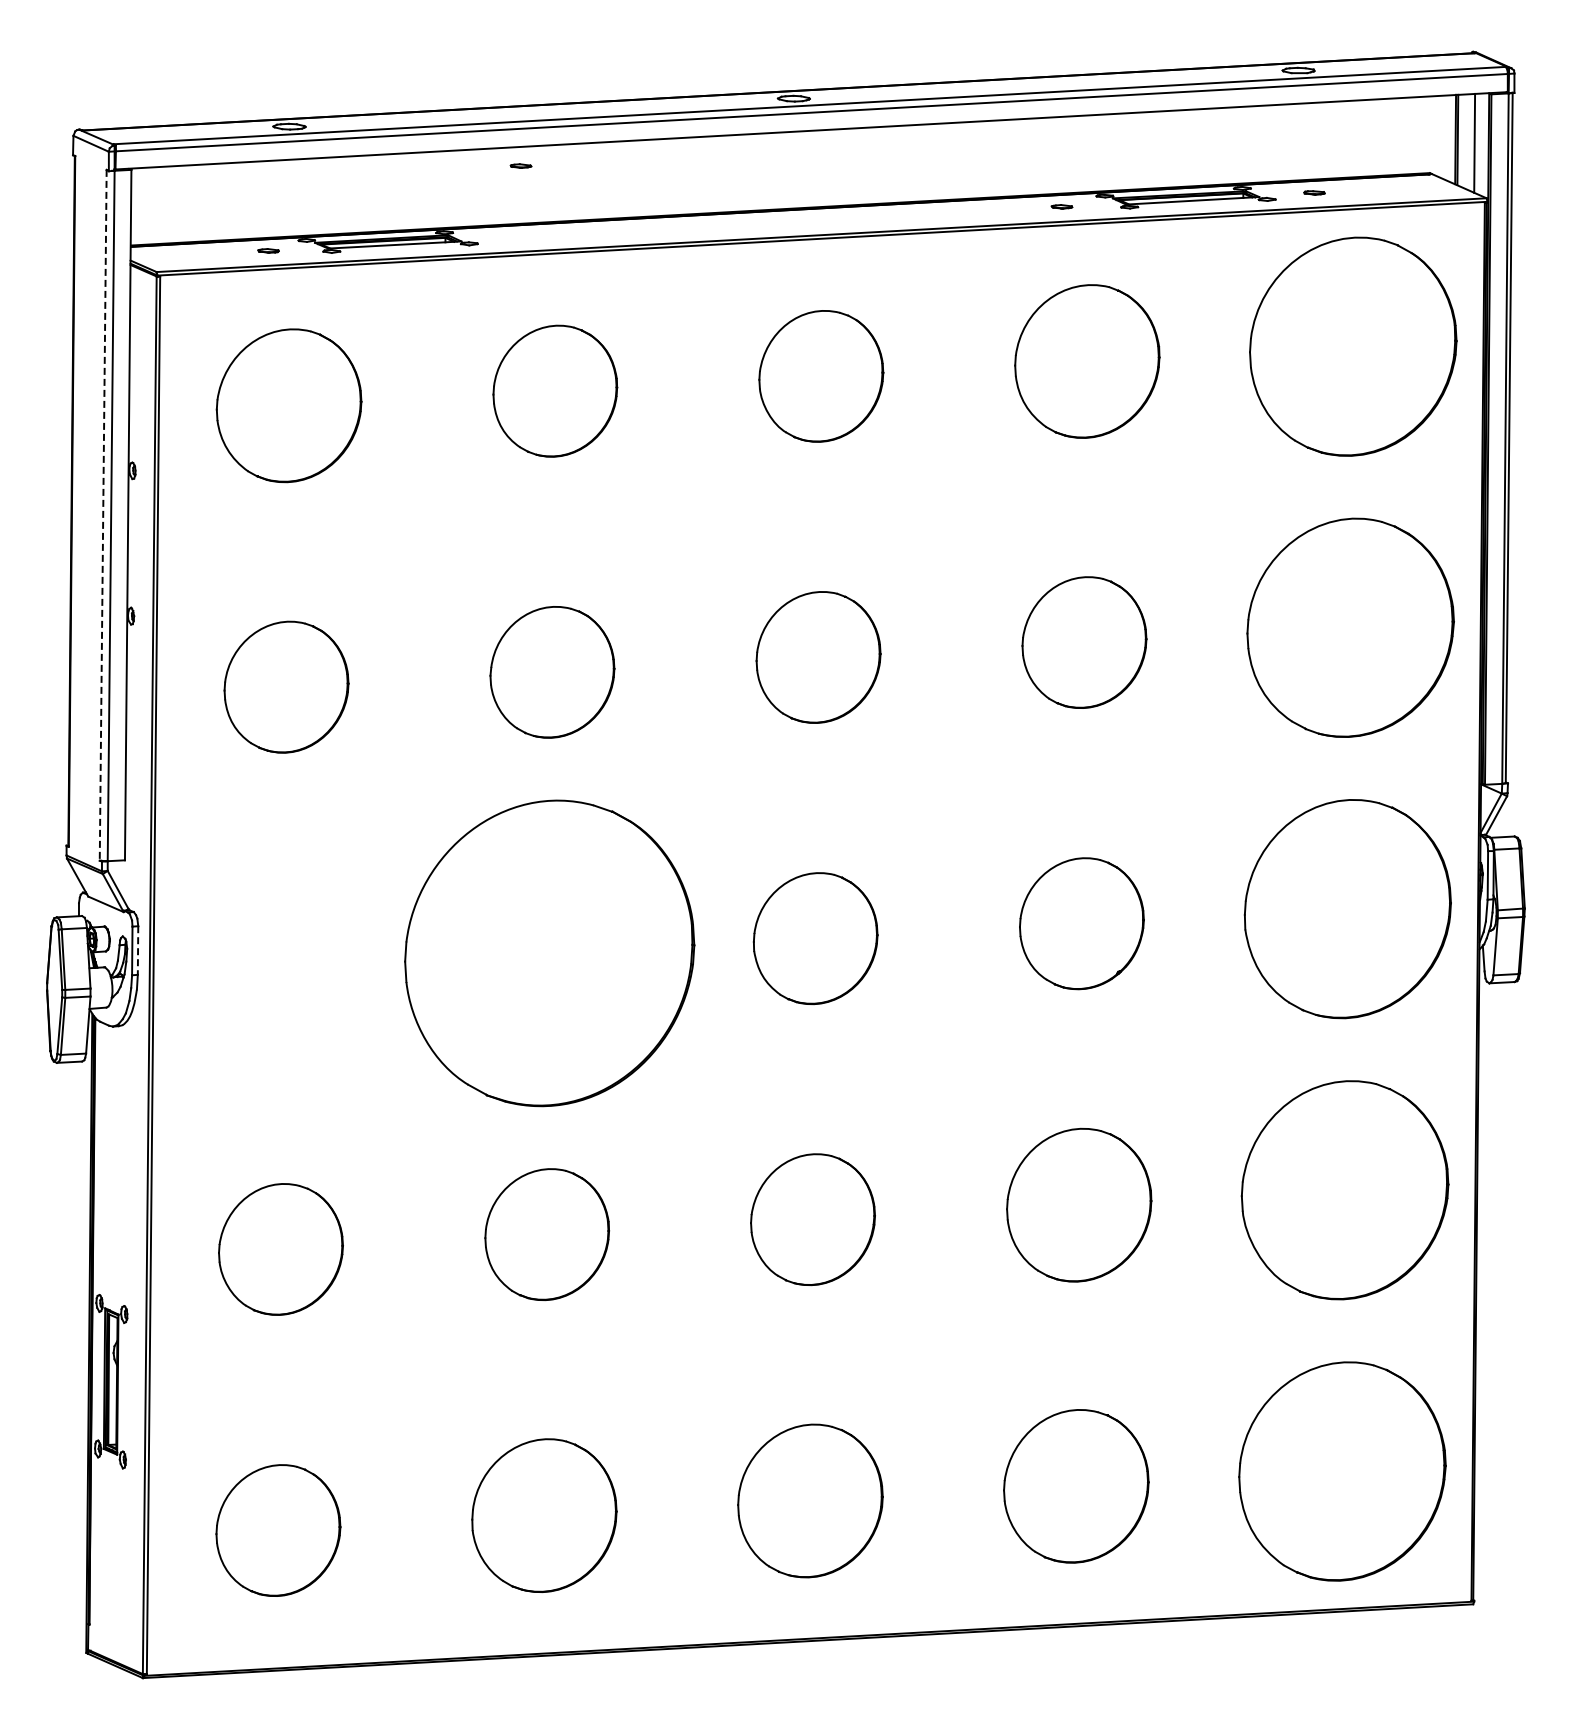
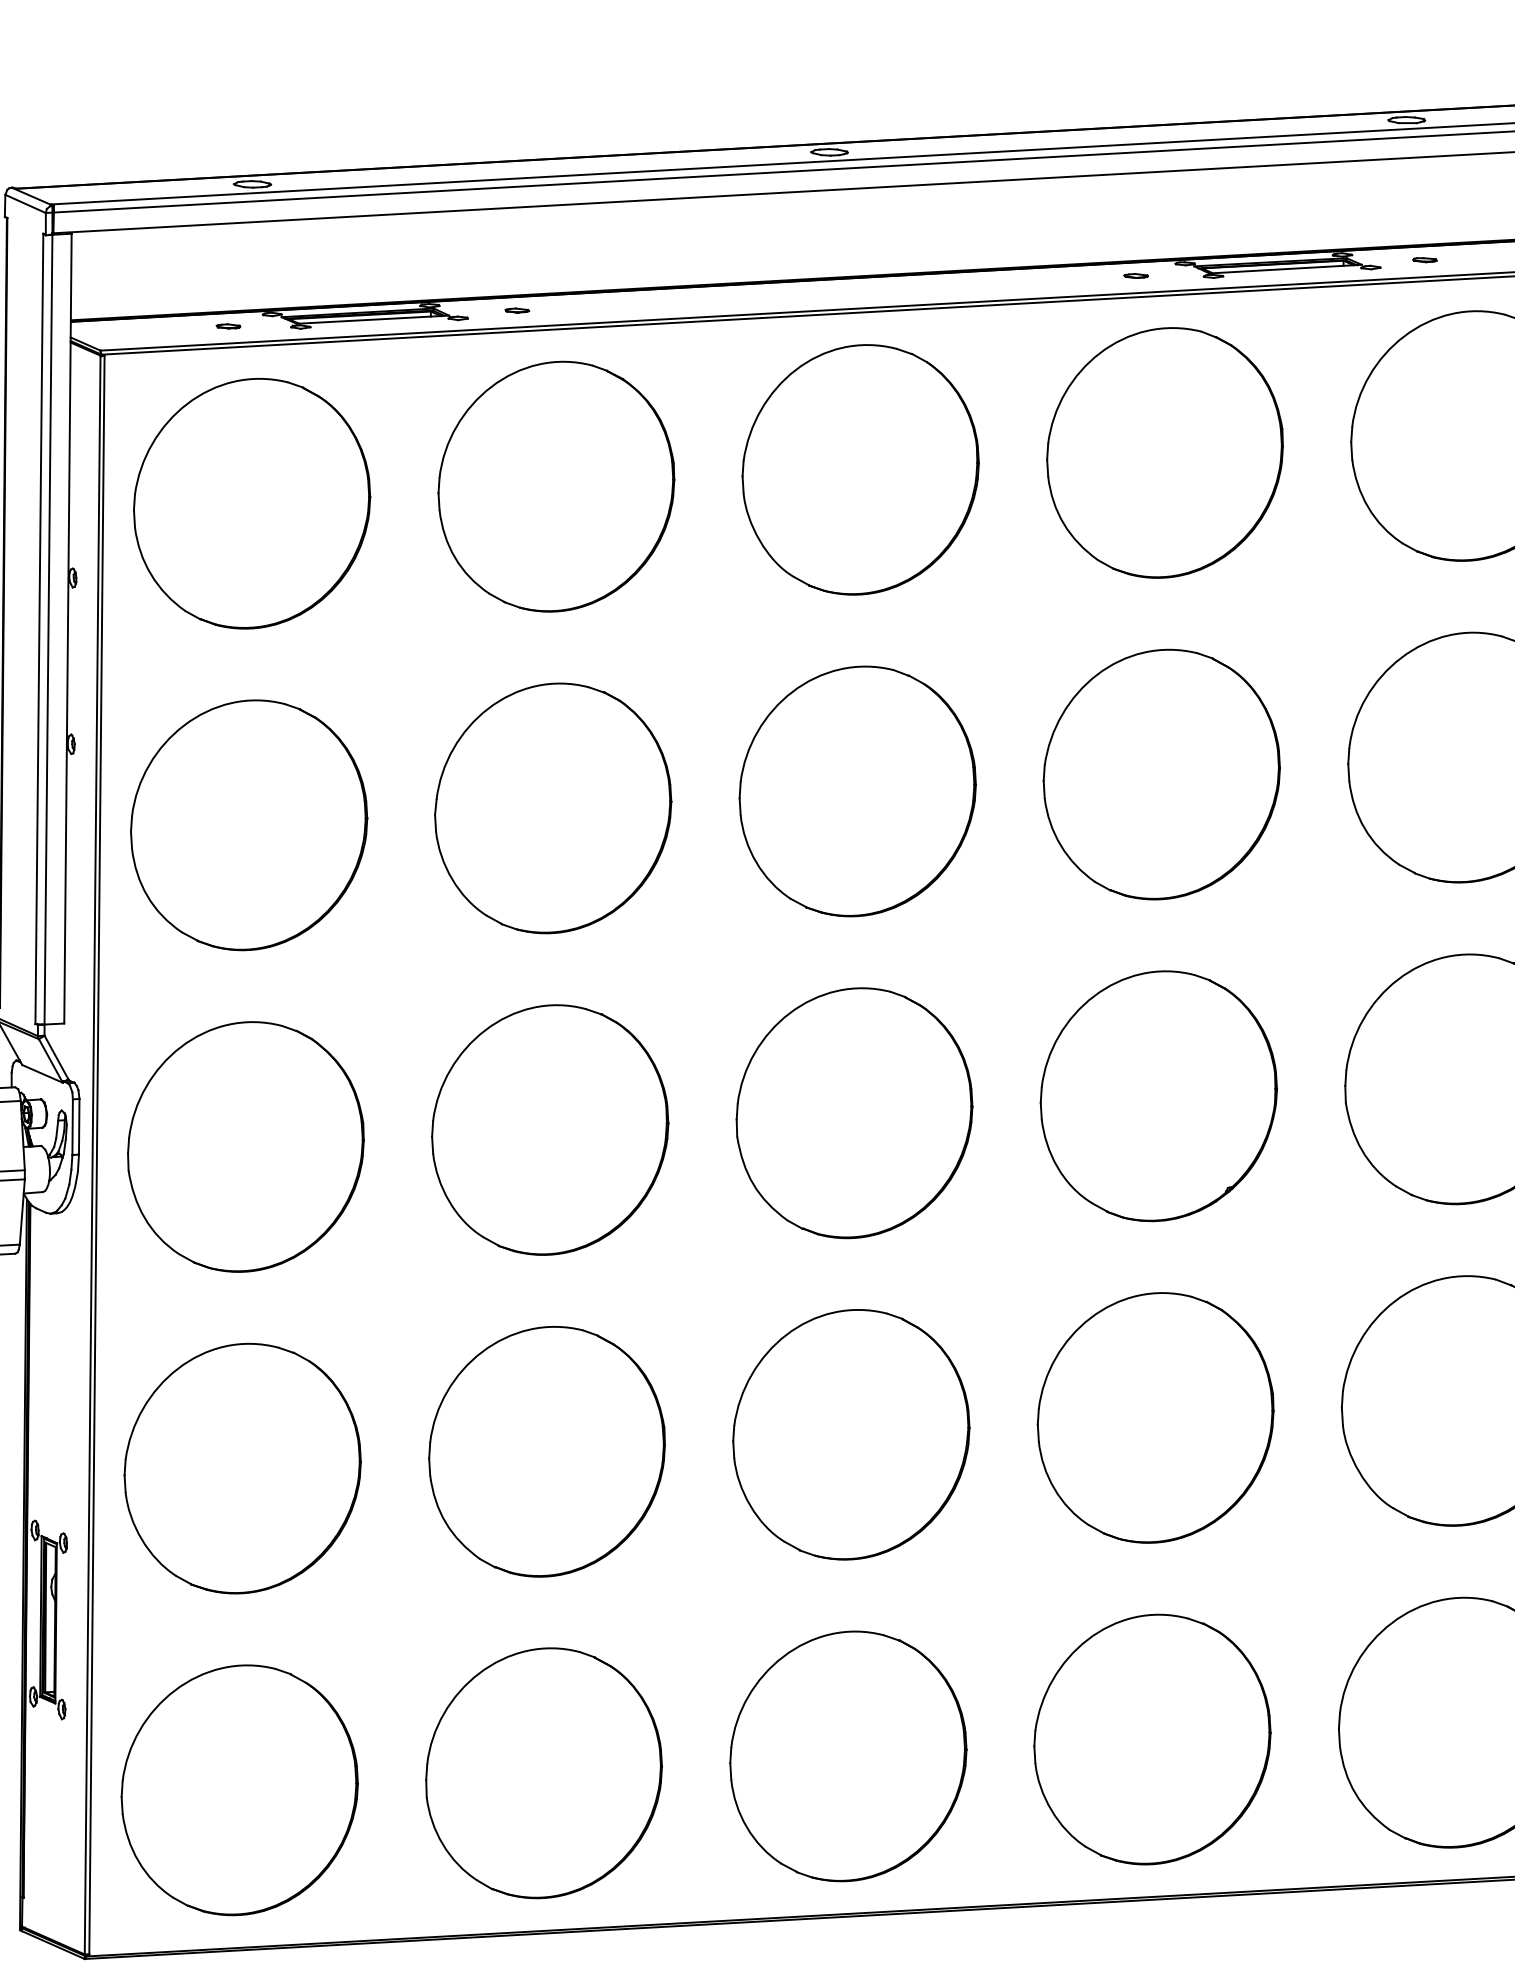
part: (520, 165) -> (516, 309), moved
part: (1087, 361) -> (1165, 452), size x1.43
part: (821, 376) -> (861, 470), size x1.67
part: (555, 391) -> (556, 487), size x1.67
part: (288, 405) -> (251, 503), size x1.43
line: (103, 515) -> (39, 629), dashed -> solid
part: (1084, 642) -> (1161, 774), size x1.67
part: (818, 657) -> (857, 791), size x1.67
part: (552, 672) -> (553, 808), size x1.67
part: (286, 687) -> (249, 825), size x1.67
part: (1081, 923) -> (1158, 1095), size x1.67
part: (815, 938) -> (854, 1112), size x1.67
line: (138, 951) -> (79, 1127), dashed -> solid
part: (549, 953) -> (549, 1130), size x0.71
part: (283, 968) -> (245, 1147), added
part: (1079, 1205) -> (1156, 1418), size x1.43
part: (812, 1219) -> (850, 1434), size x1.67
part: (547, 1234) -> (547, 1451), size x1.67
part: (280, 1249) -> (242, 1468), size x1.67
part: (1076, 1486) -> (1152, 1739), size x1.43
part: (810, 1500) -> (848, 1755), size x1.43
part: (544, 1515) -> (544, 1773), size x1.43
part: (278, 1530) -> (239, 1790), size x1.67

